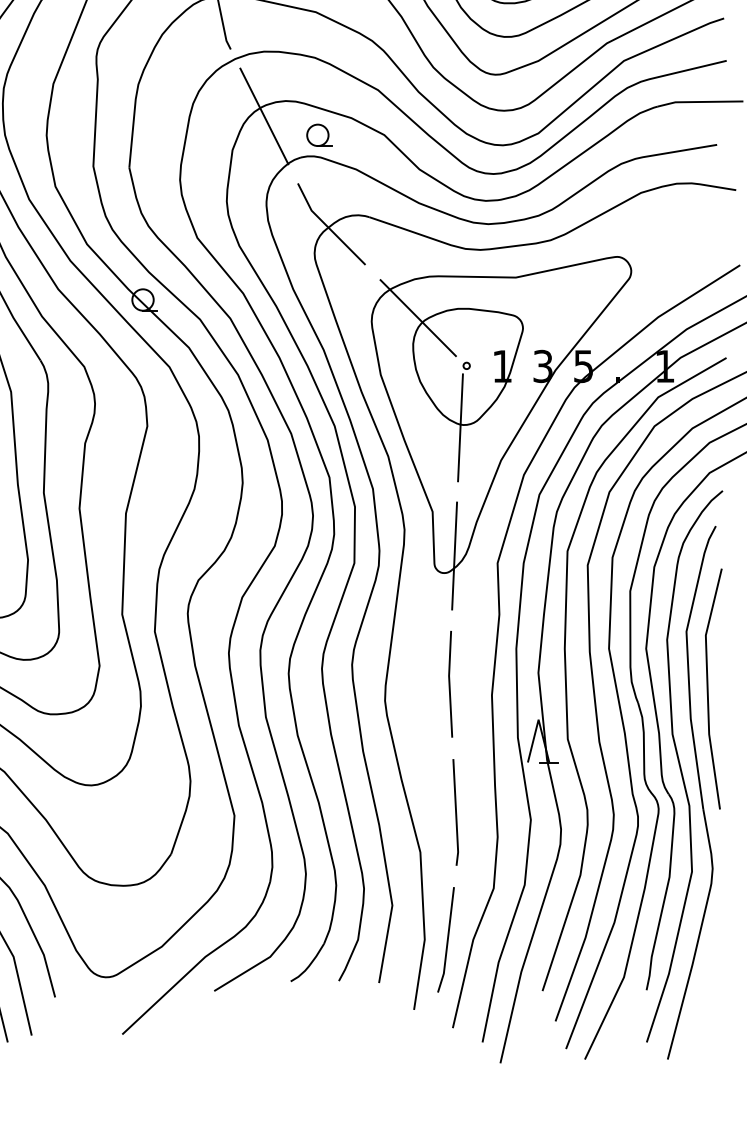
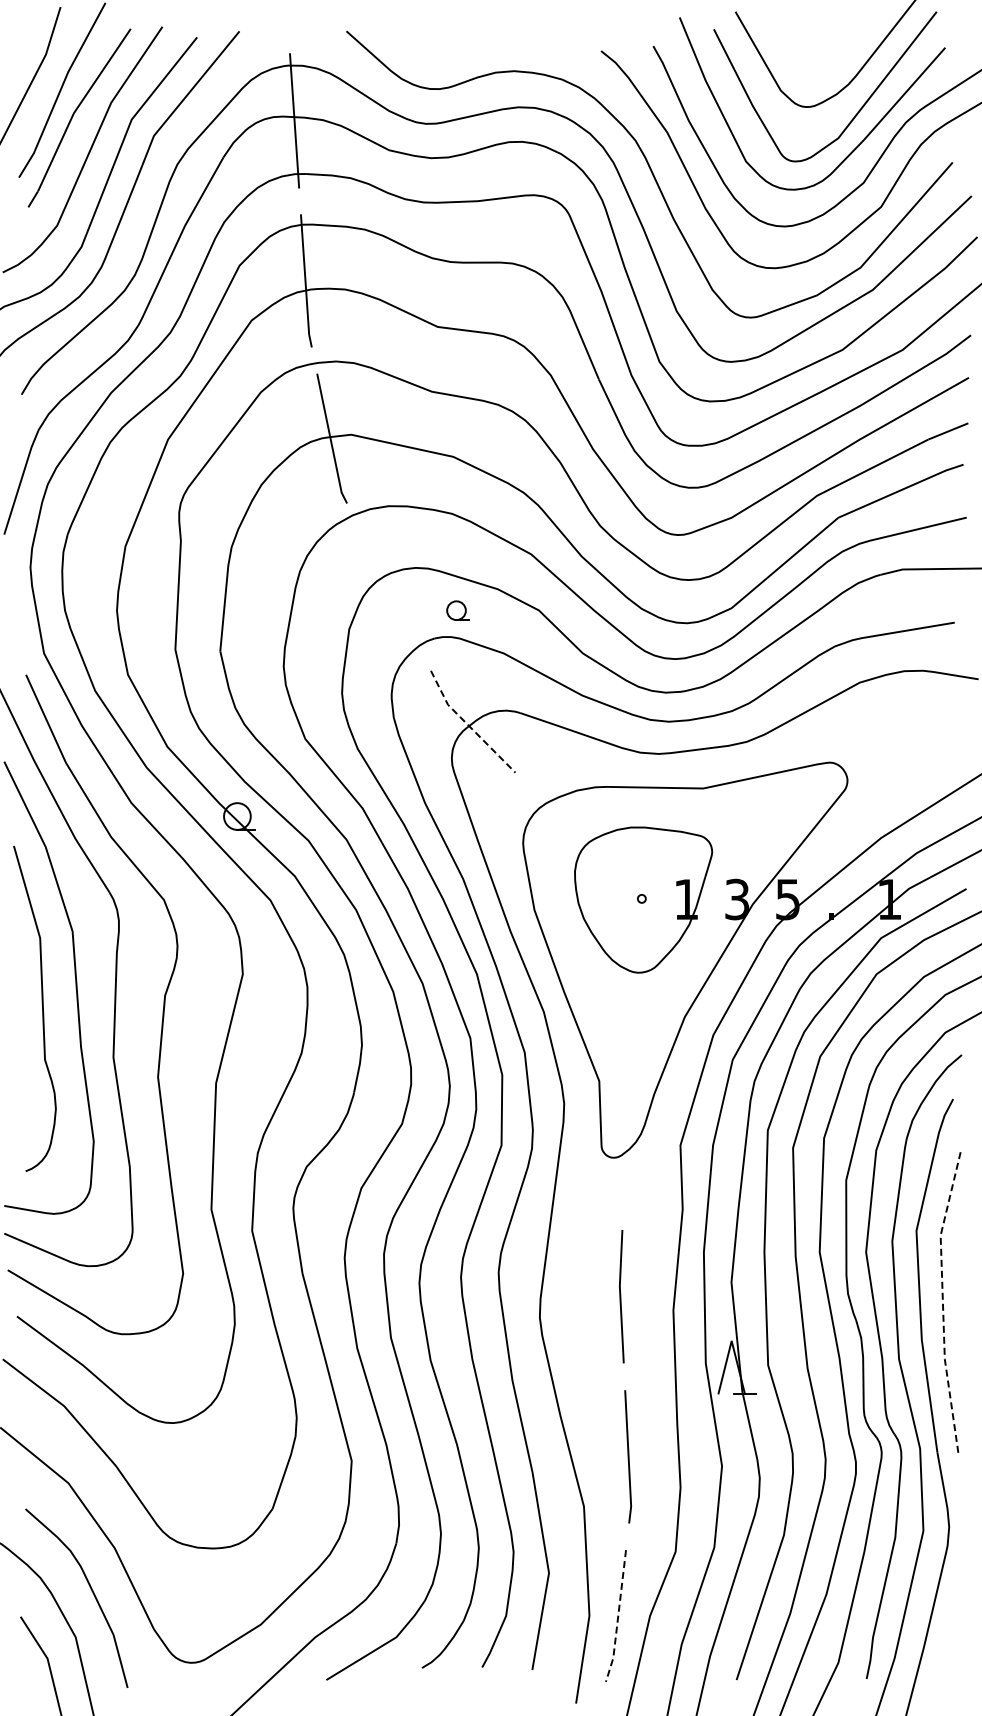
line: (264, 115) -> (389, 586), removed
part: (319, 135) -> (457, 610), size x0.7
line: (327, 226) -> (467, 724), solid -> dashed
line: (418, 317) -> (581, 838), removed
line: (460, 428) -> (634, 976), removed
line: (454, 556) -> (626, 1136), removed
line: (707, 688) -> (942, 1302), solid -> dashed
line: (448, 941) -> (618, 1617), solid -> dashed

